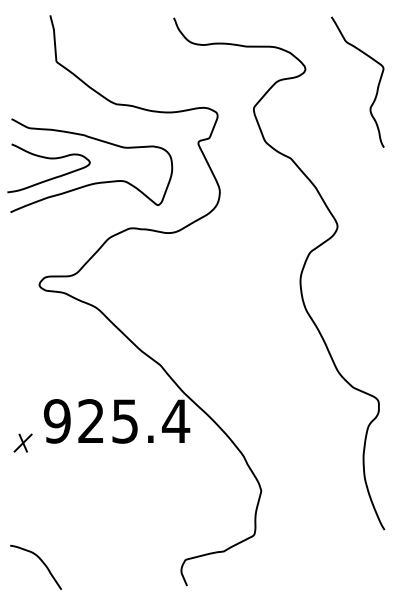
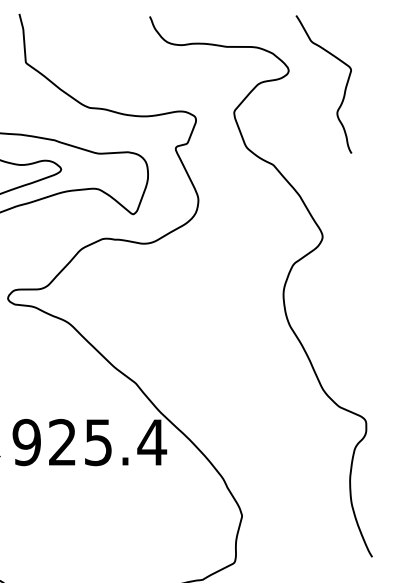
curve: (377, 85) -> (344, 87), moved

